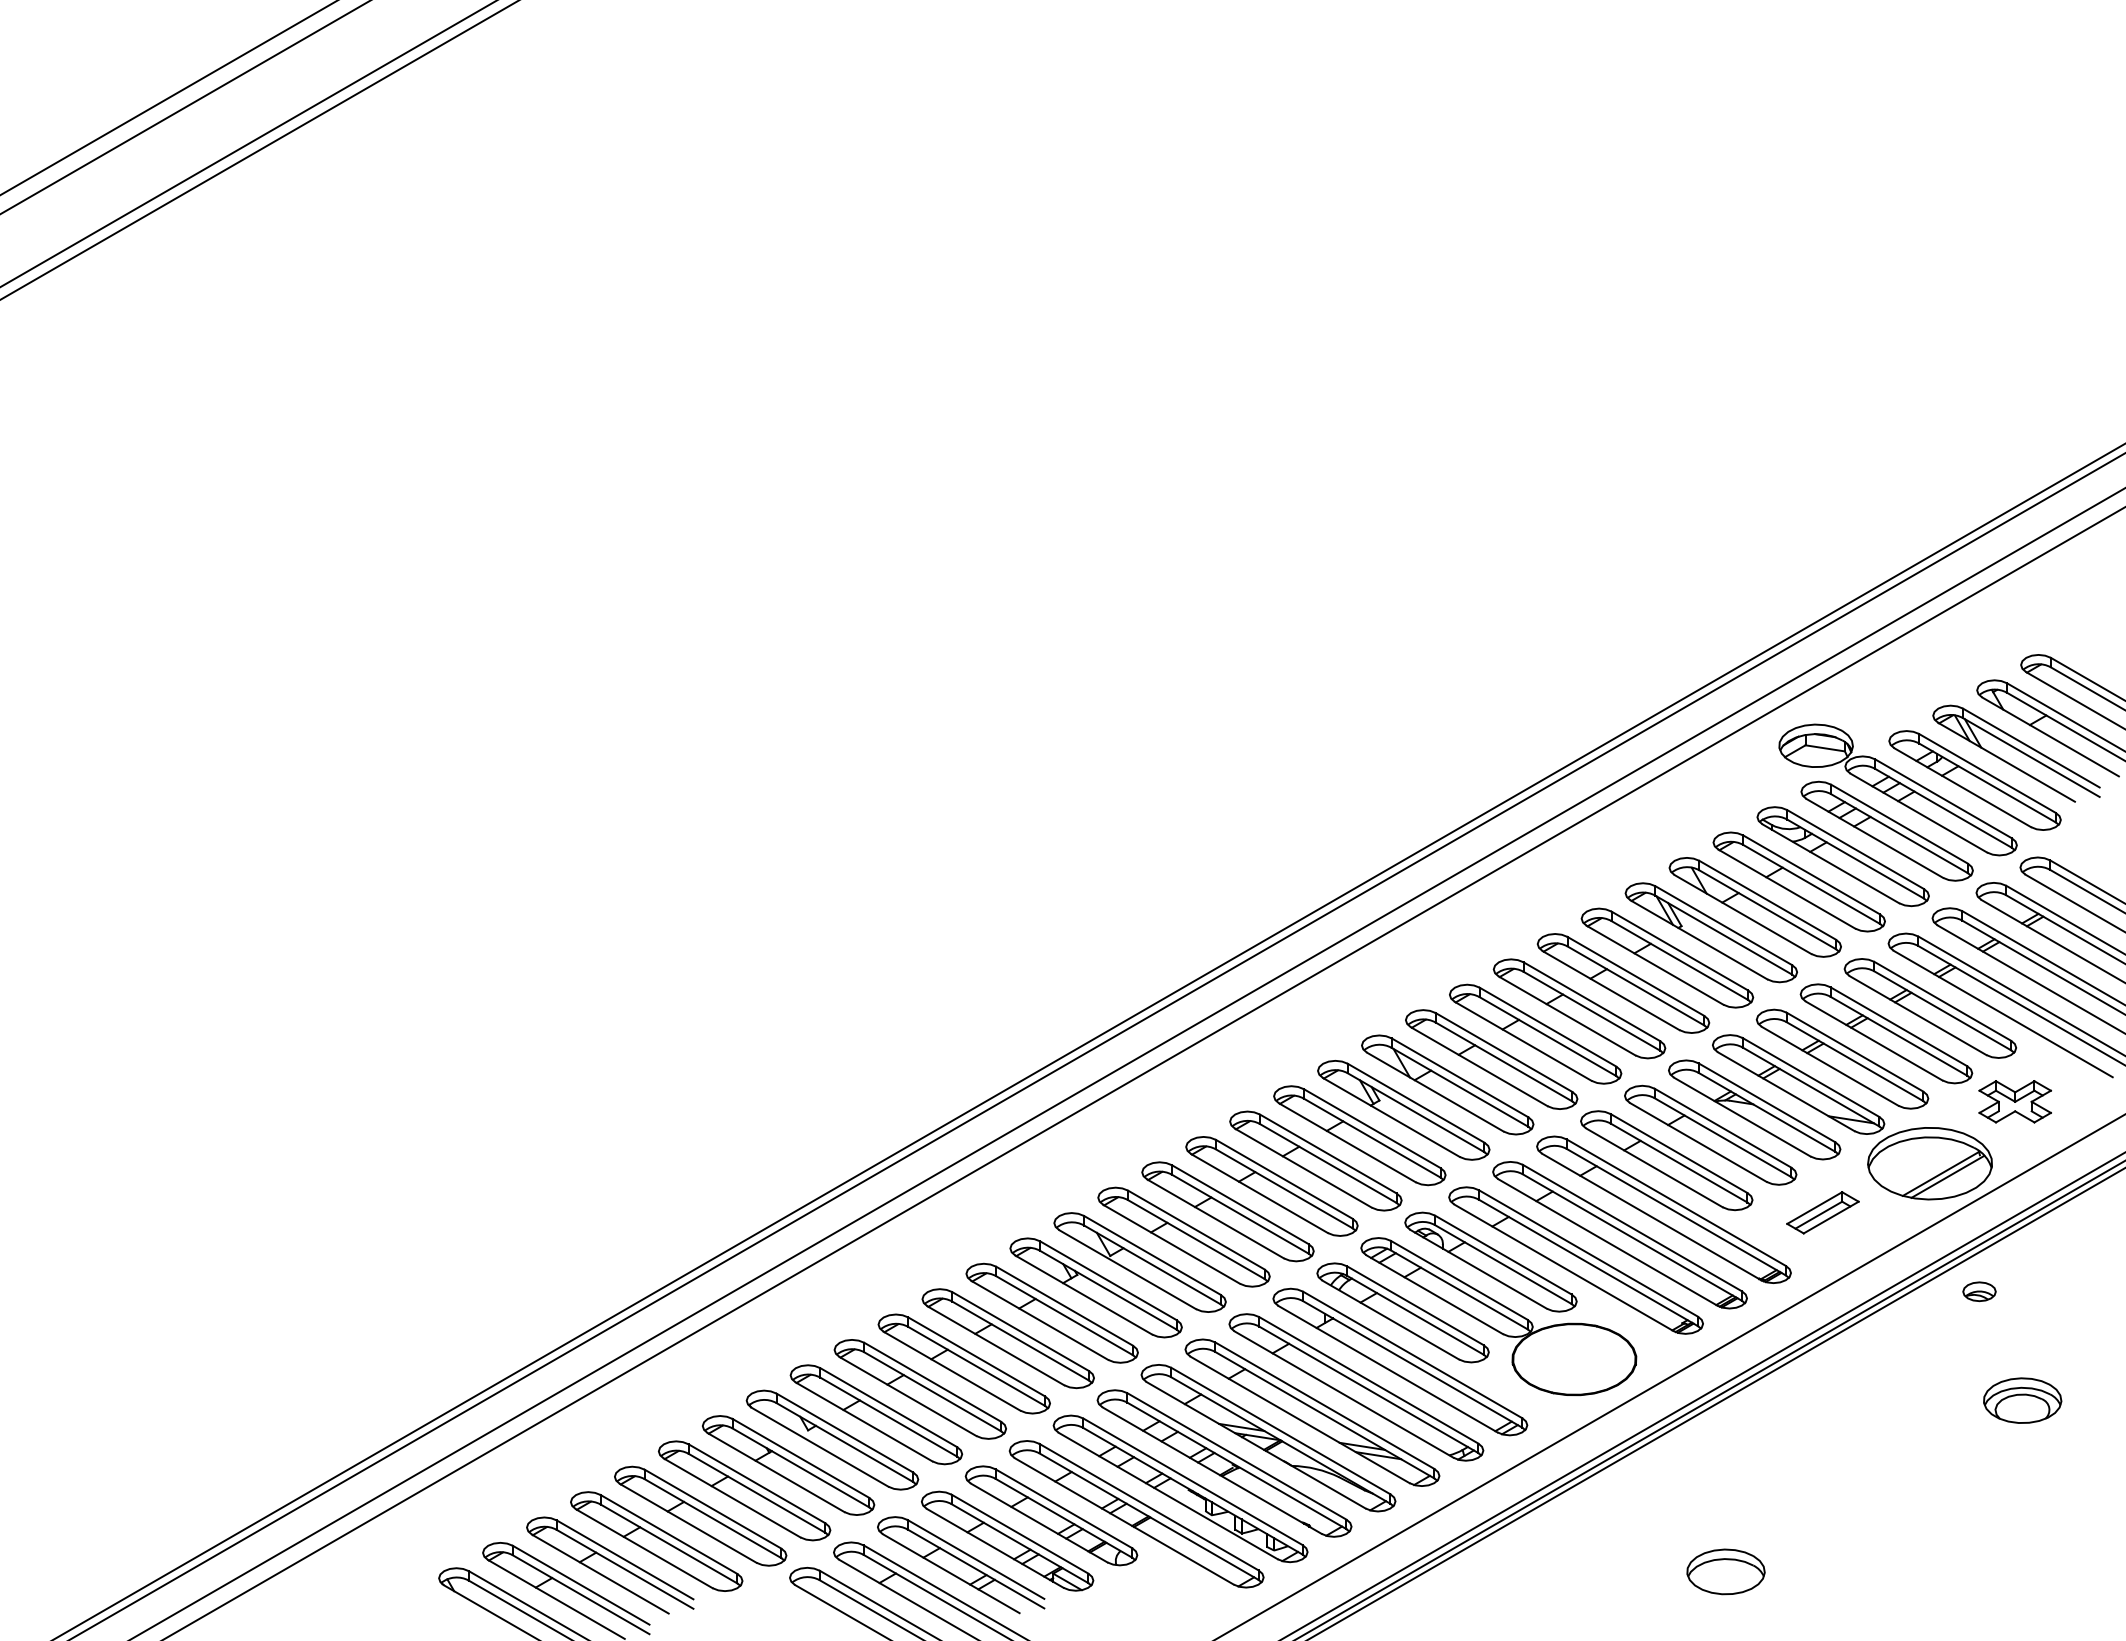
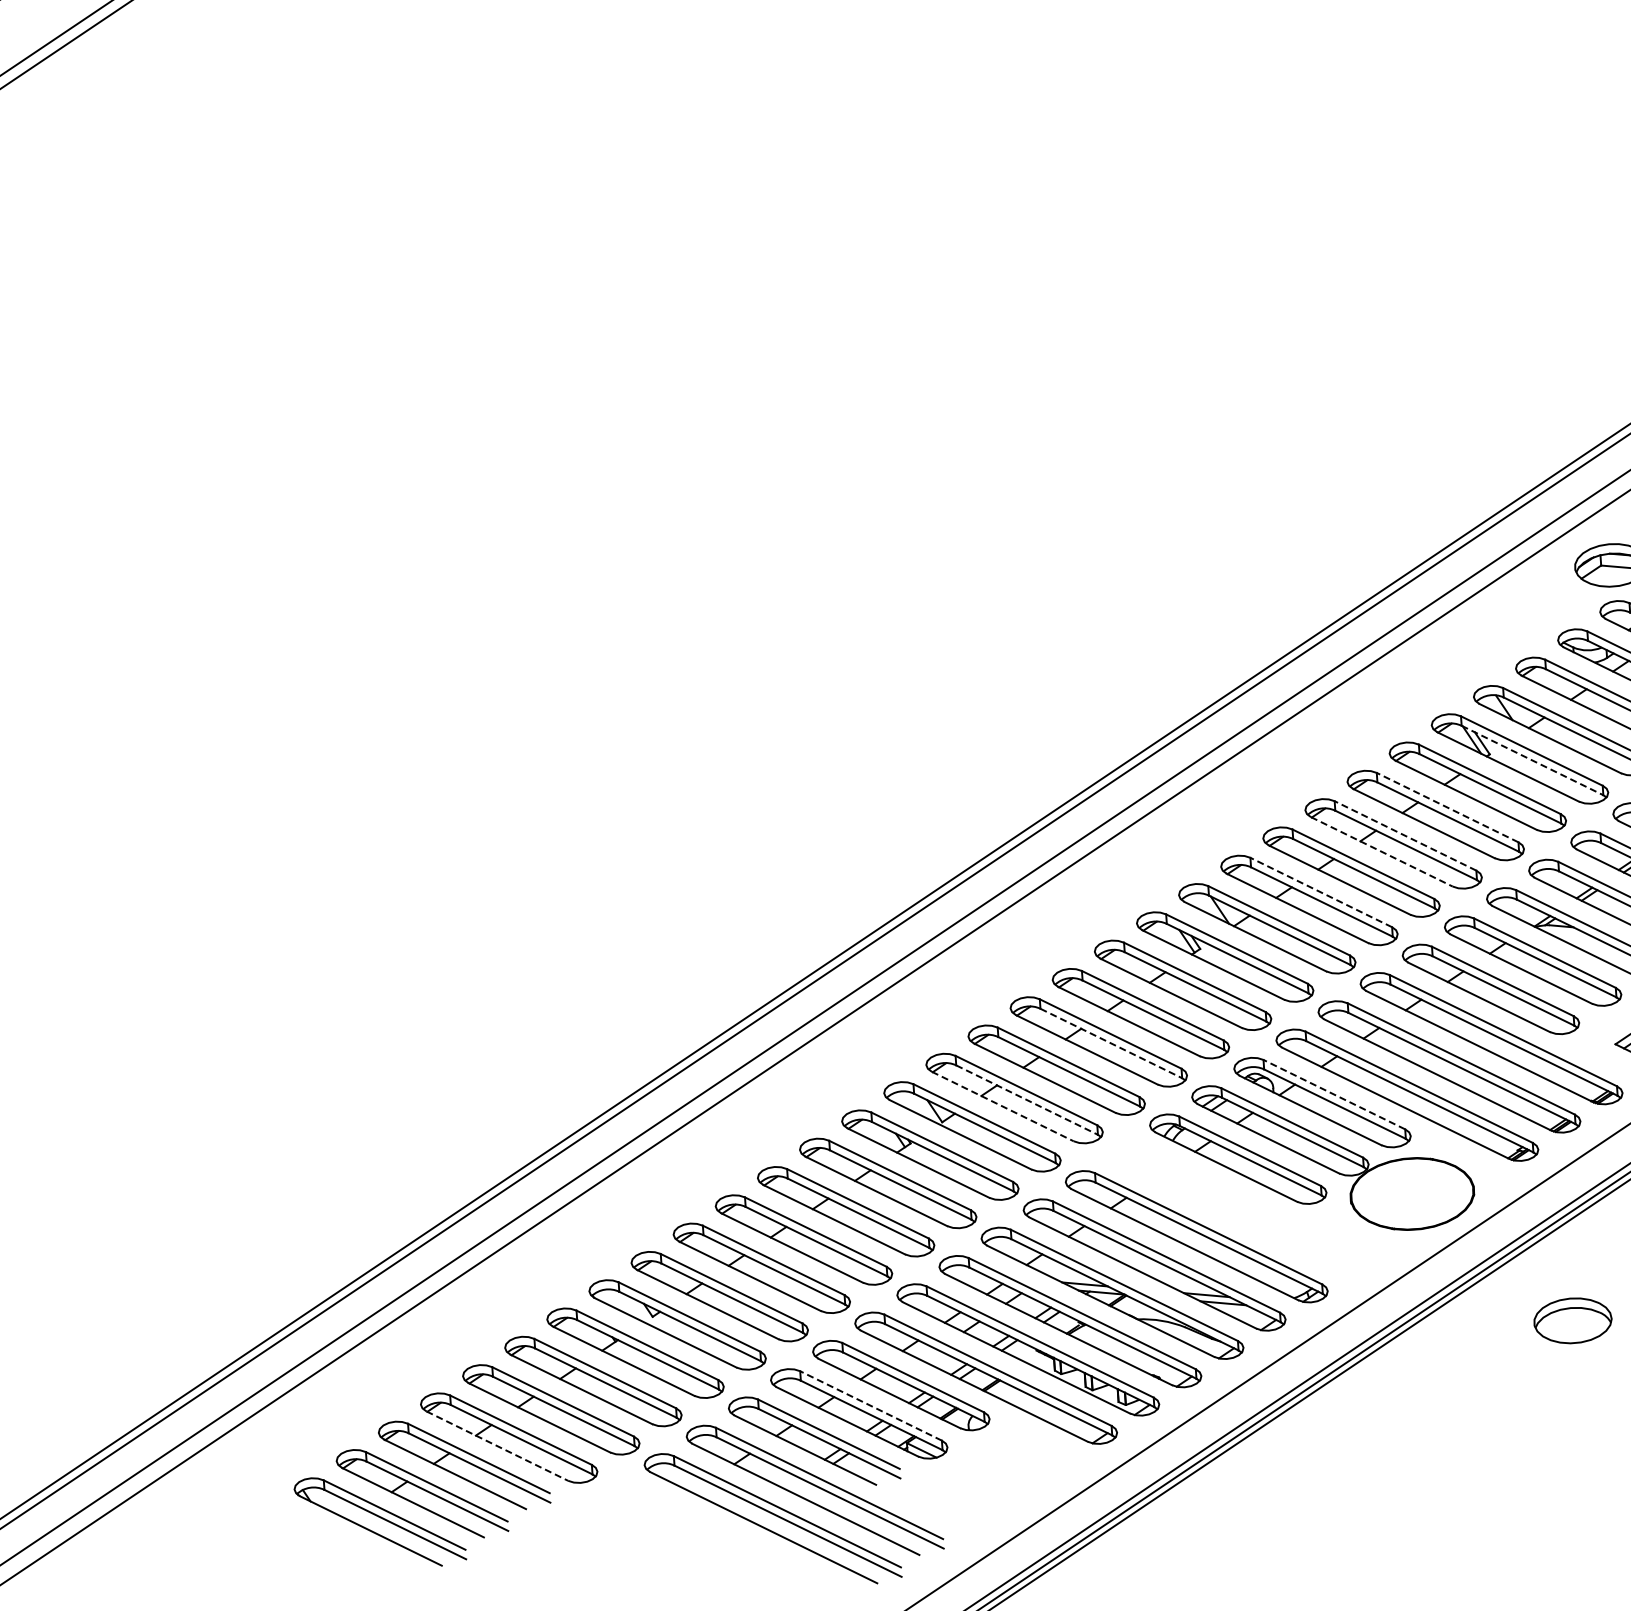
line: (1723, 935) -> (1532, 760), solid -> dashed
line: (1635, 976) -> (1447, 807), solid -> dashed
line: (1591, 1001) -> (1405, 835), solid -> dashed
line: (1567, 1016) -> (1382, 852), solid -> dashed
line: (1504, 1052) -> (1321, 892), solid -> dashed
line: (1284, 1188) -> (1111, 1043), solid -> dashed
line: (1196, 1239) -> (1027, 1100), solid -> dashed
line: (1171, 1244) -> (1002, 1106), solid -> dashed
line: (1503, 1255) -> (1334, 1095), solid -> dashed
part: (1400, 1361) -> (1238, 1207), removed
line: (1019, 1534) -> (870, 1406), solid -> dashed
line: (644, 1548) -> (497, 1445), solid -> dashed
part: (1725, 1571) -> (1572, 1320), moved

